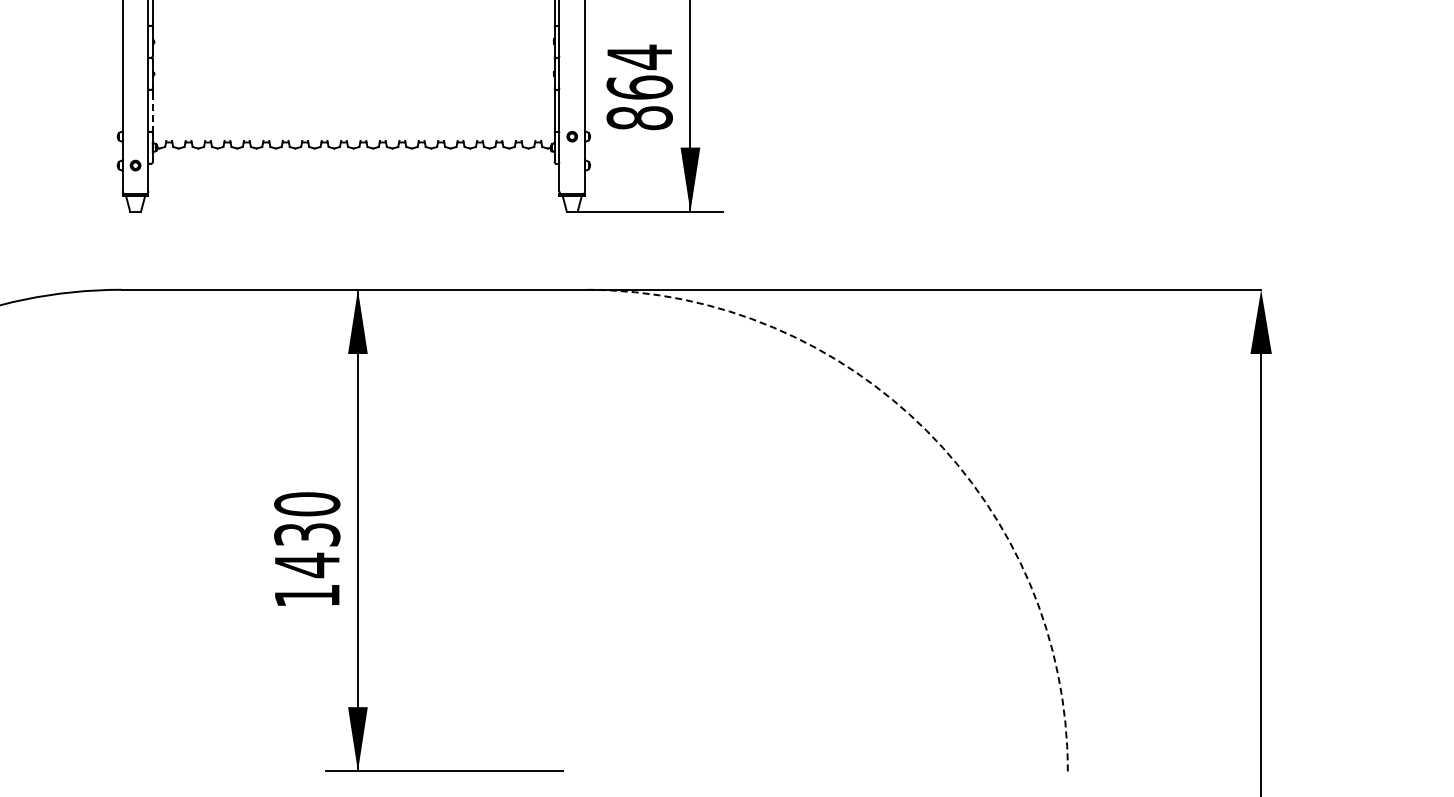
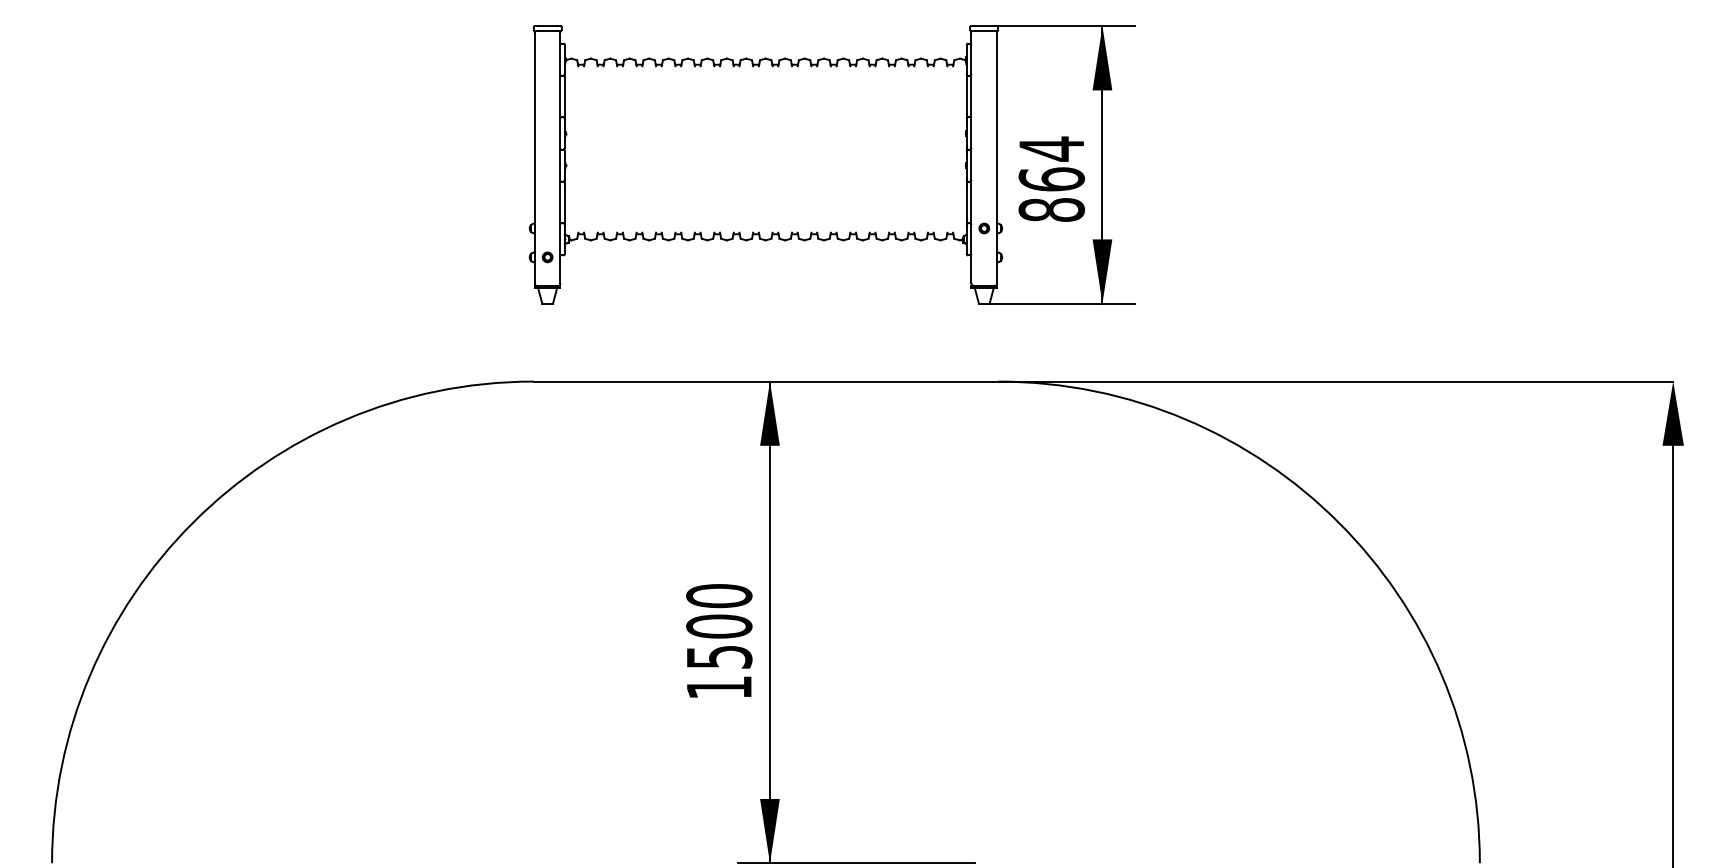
line: (152, 110) -> (564, 202), dashed -> solid
arc: (926, 430) -> (1338, 522), dashed -> solid
text: (307, 549) -> (719, 641), 1430 -> 1500

